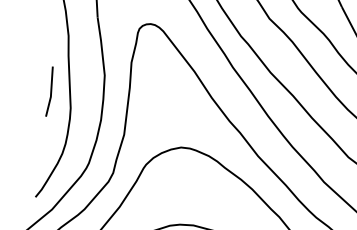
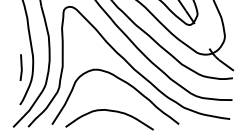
line: (48, 91) -> (20, 67), moved

